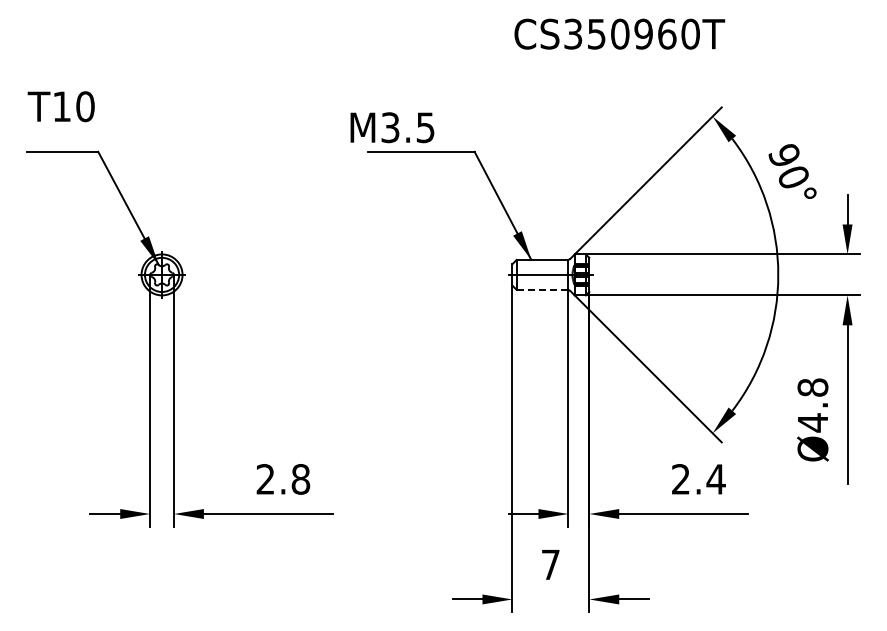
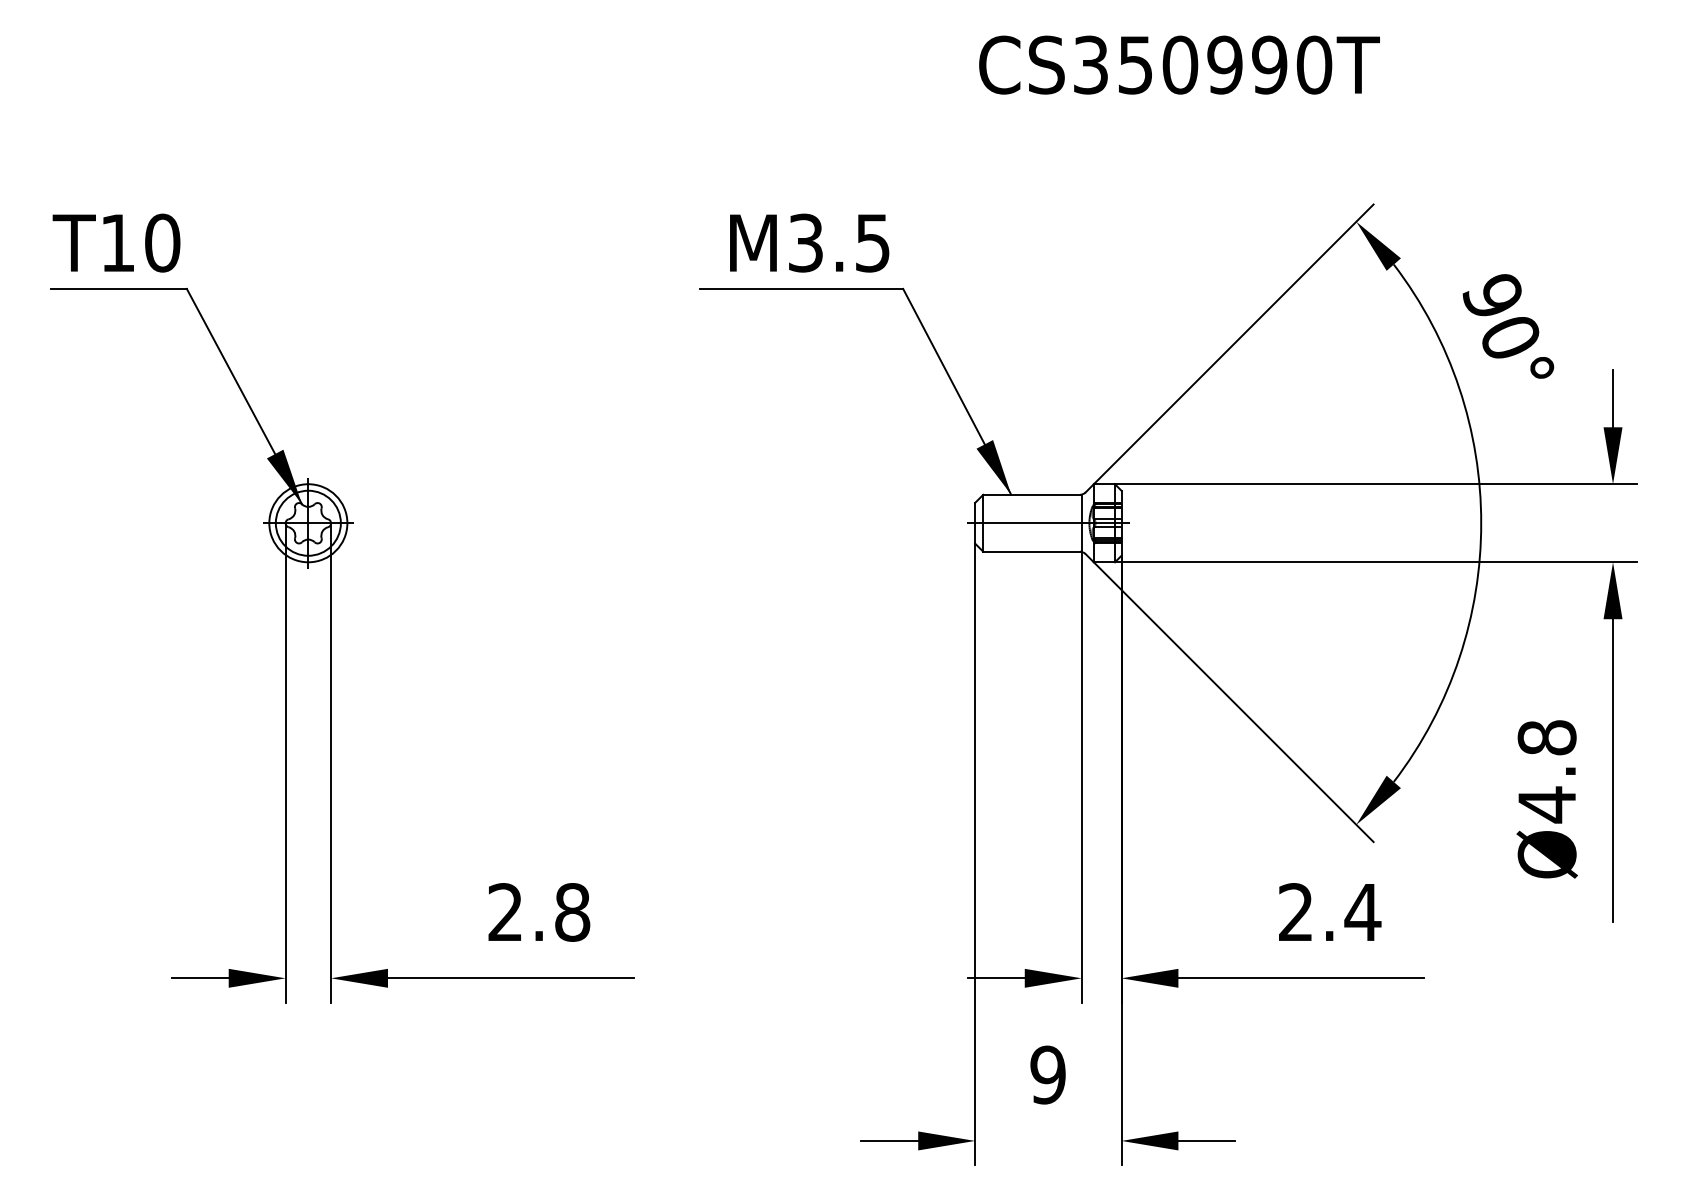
text: (666, 33) -> (1268, 63), CS350960T -> CS350990T
text: (60, 106) -> (115, 242), moved
text: (392, 127) -> (809, 242), moved
line: (542, 289) -> (1032, 551), dashed -> solid
text: (550, 564) -> (1047, 1074), 7 -> 9

